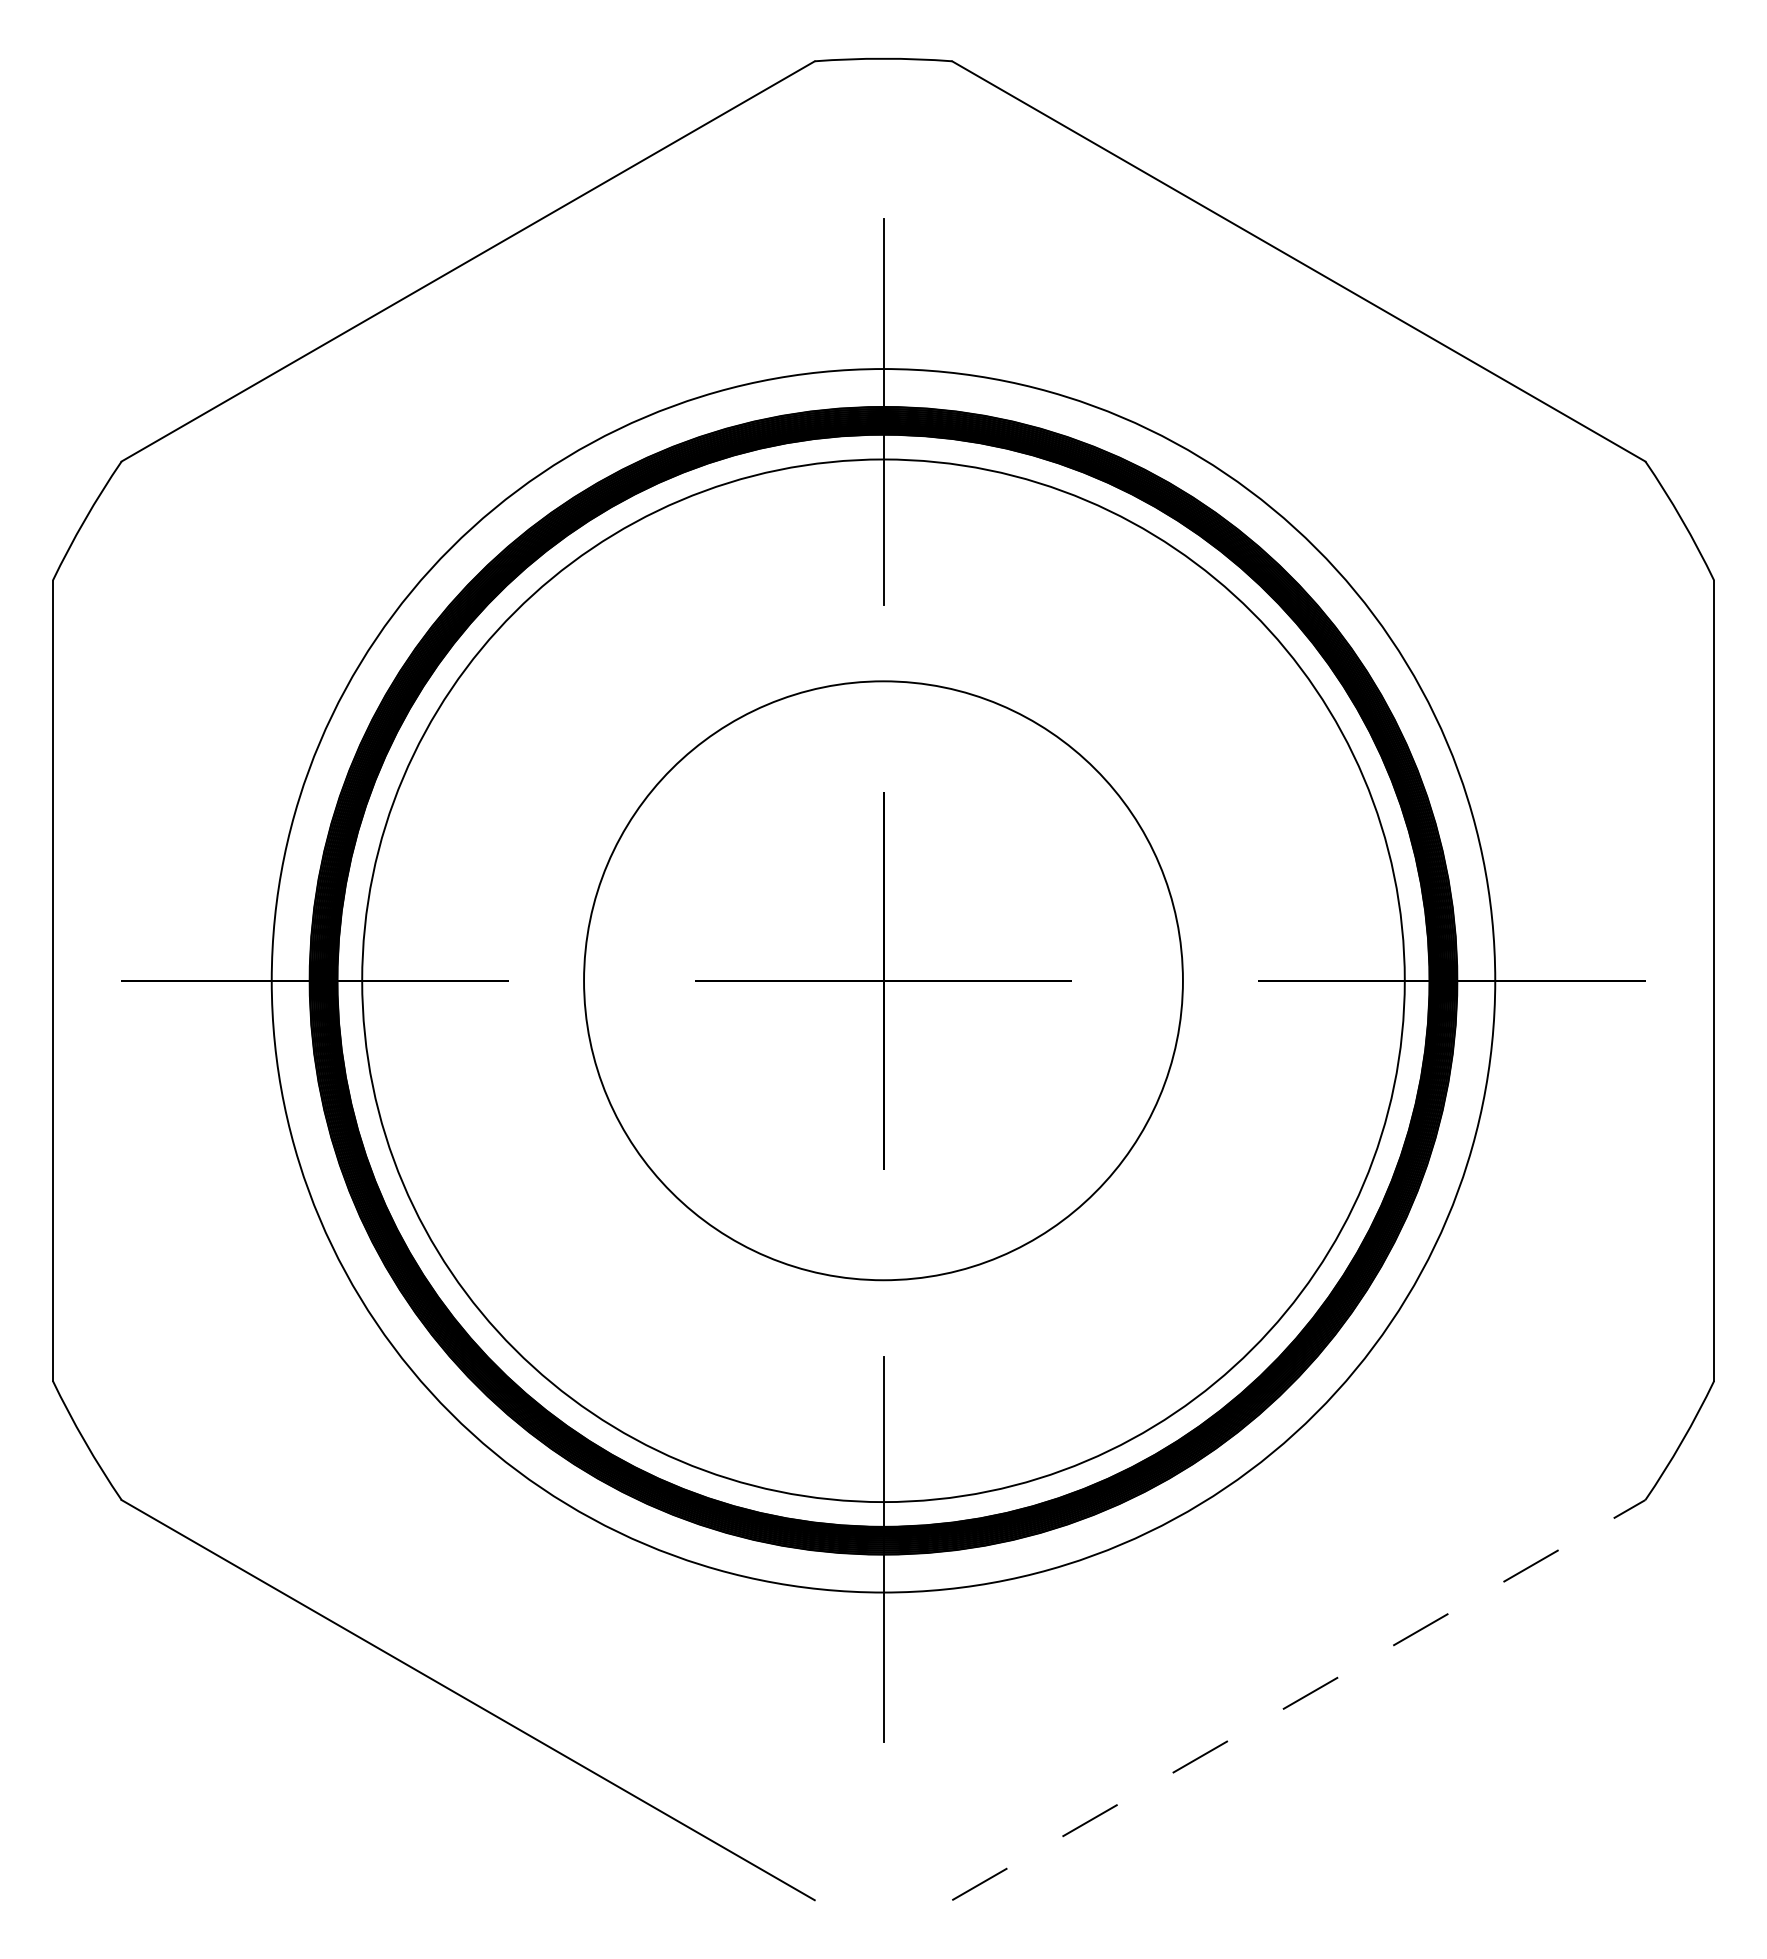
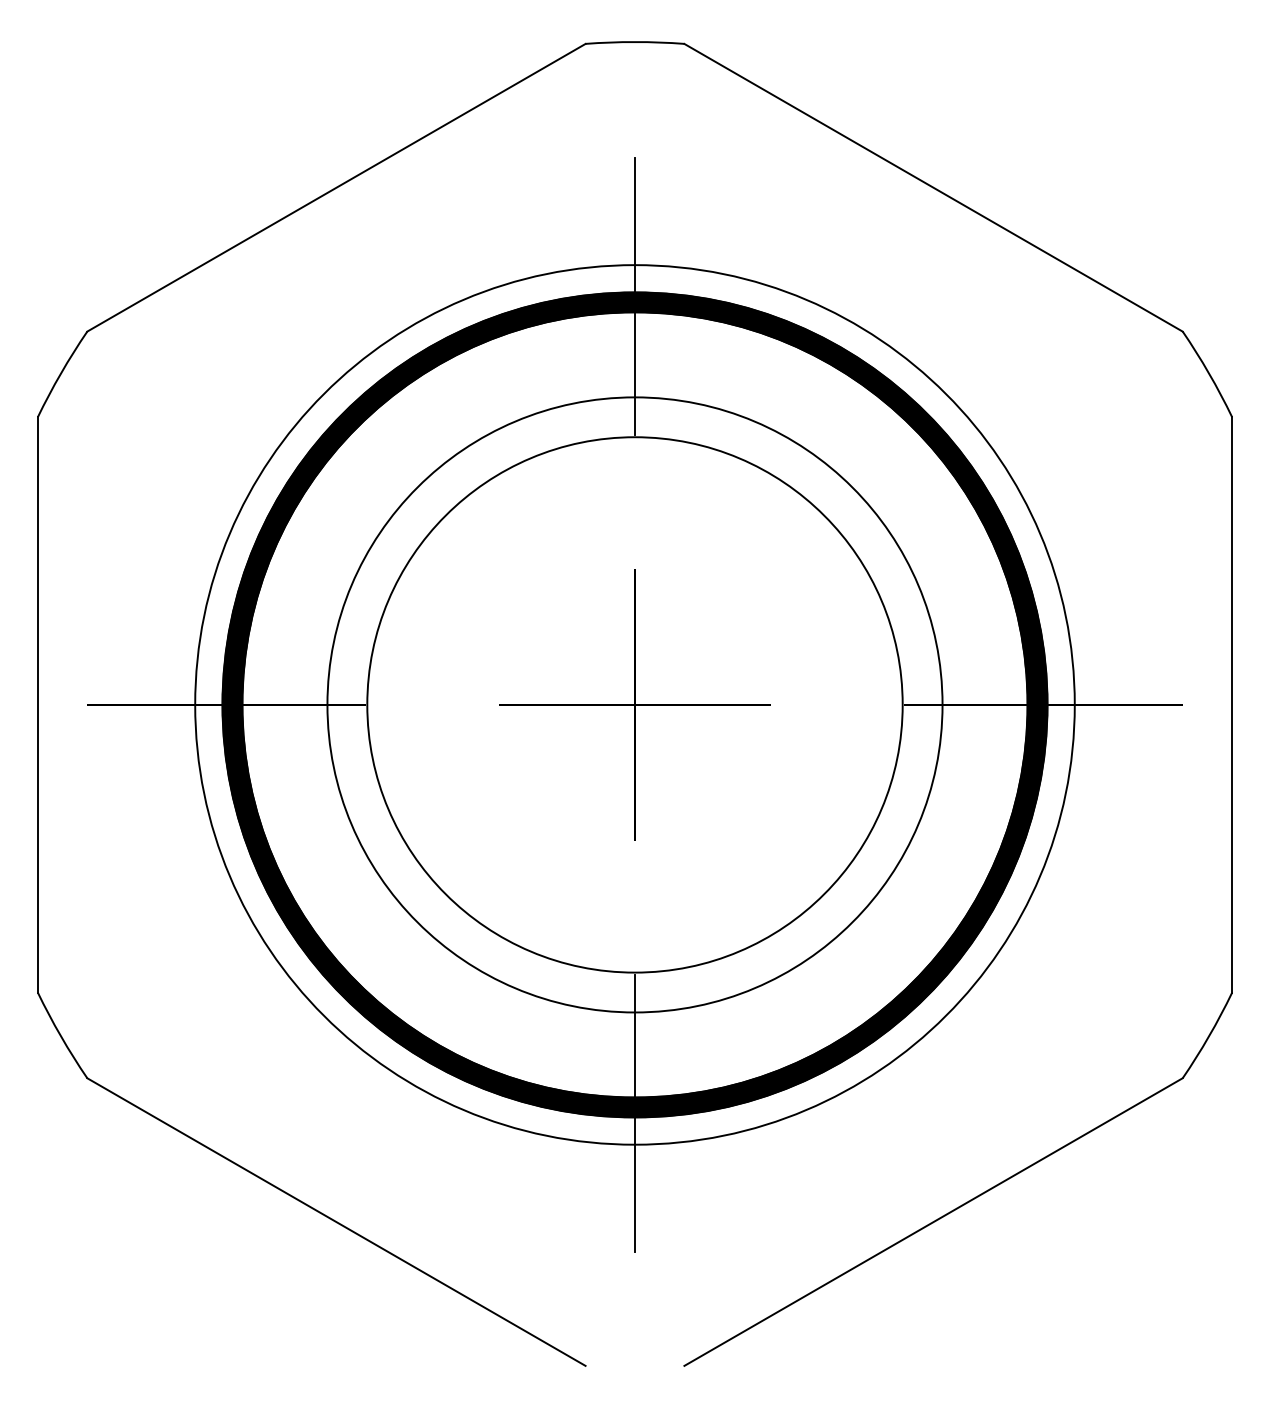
circle: (883, 980) -> (635, 704), size x0.71
circle: (883, 980) -> (635, 704), size x1.43
line: (1299, 1699) -> (934, 1221), dashed -> solid

